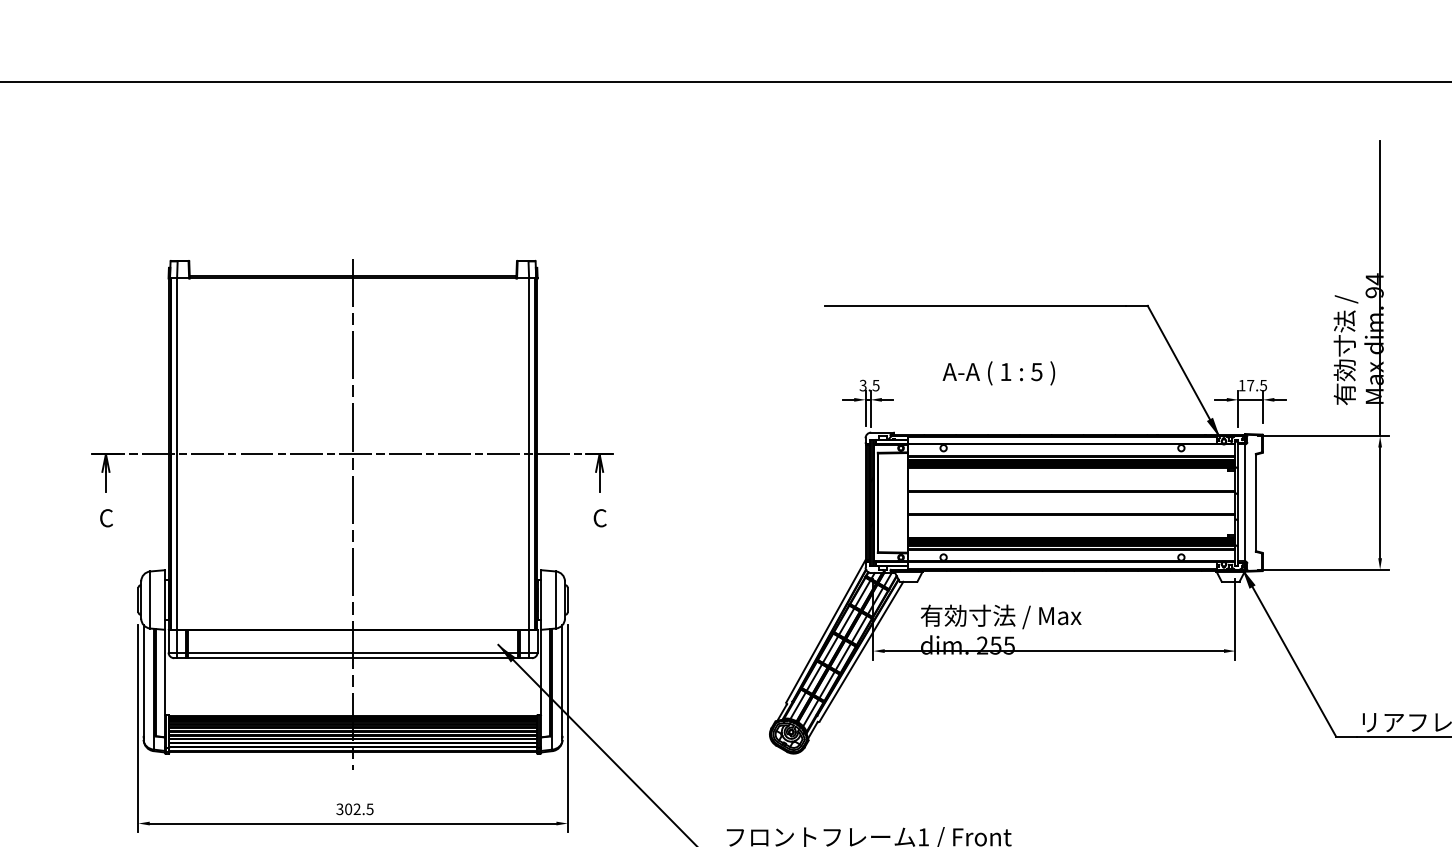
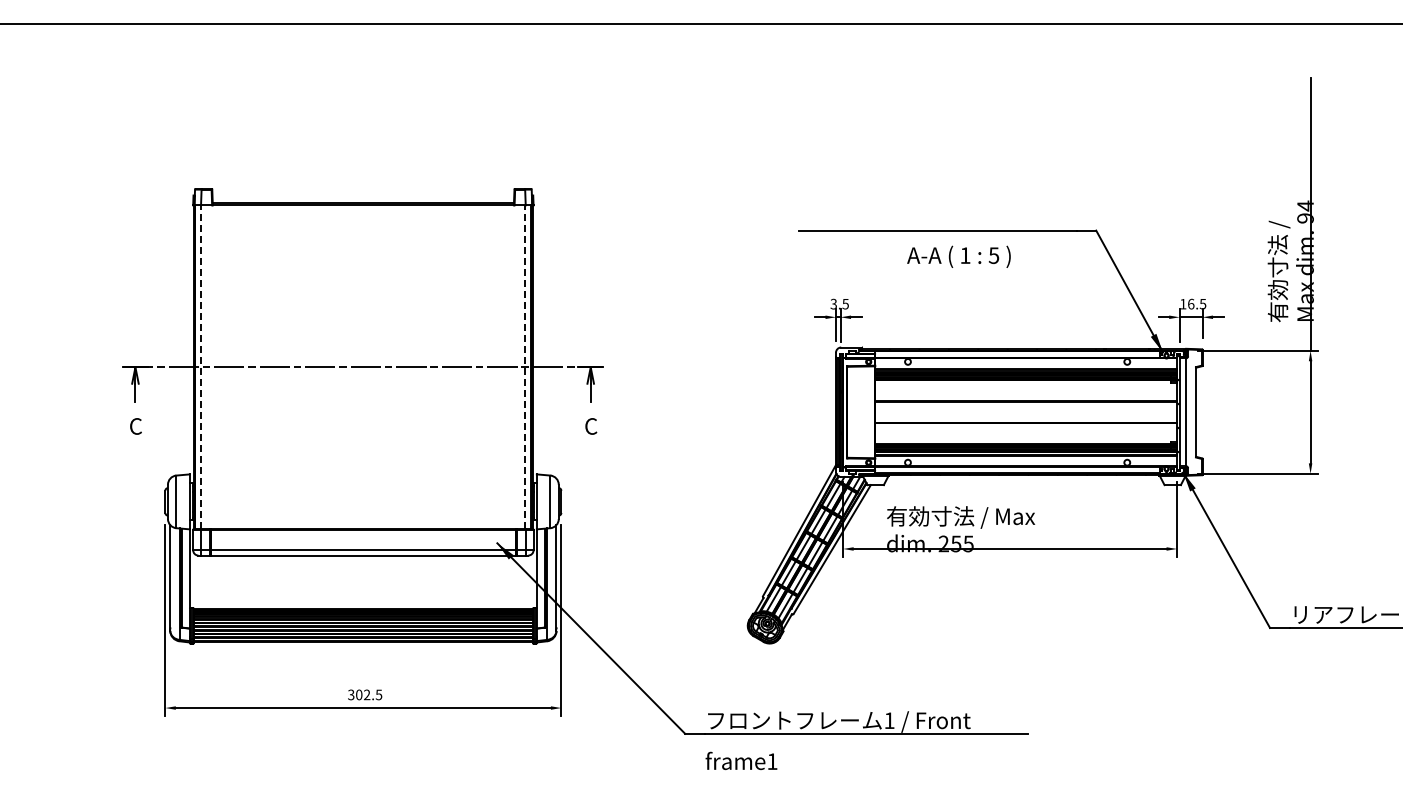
text: (998, 372) -> (958, 256), moved
text: (1251, 384) -> (1191, 303), 17.5 -> 16.5
line: (177, 453) -> (201, 366), solid -> dashed
line: (528, 453) -> (525, 366), solid -> dashed
line: (353, 513) -> (363, 422), removed

